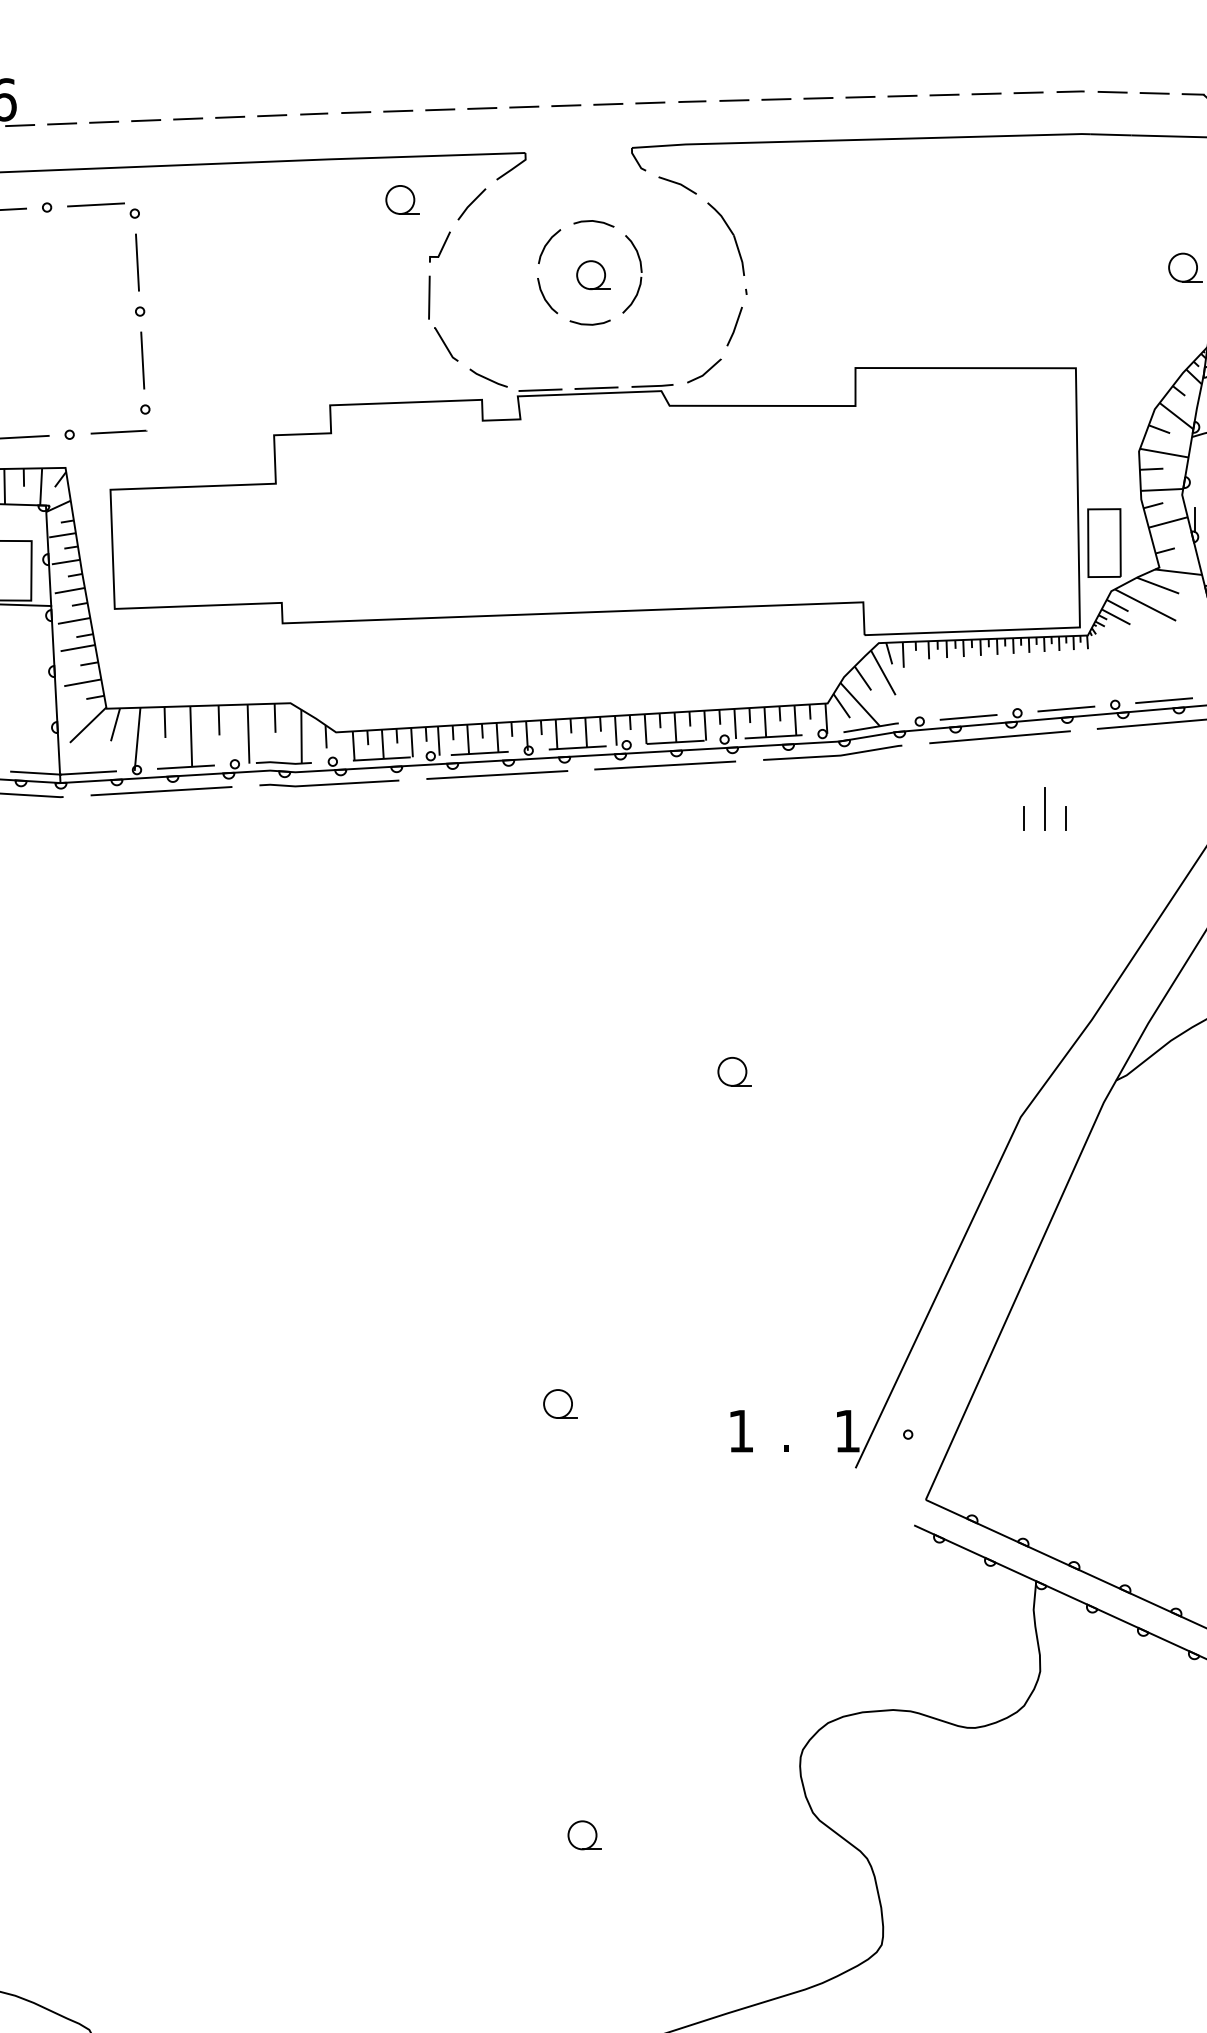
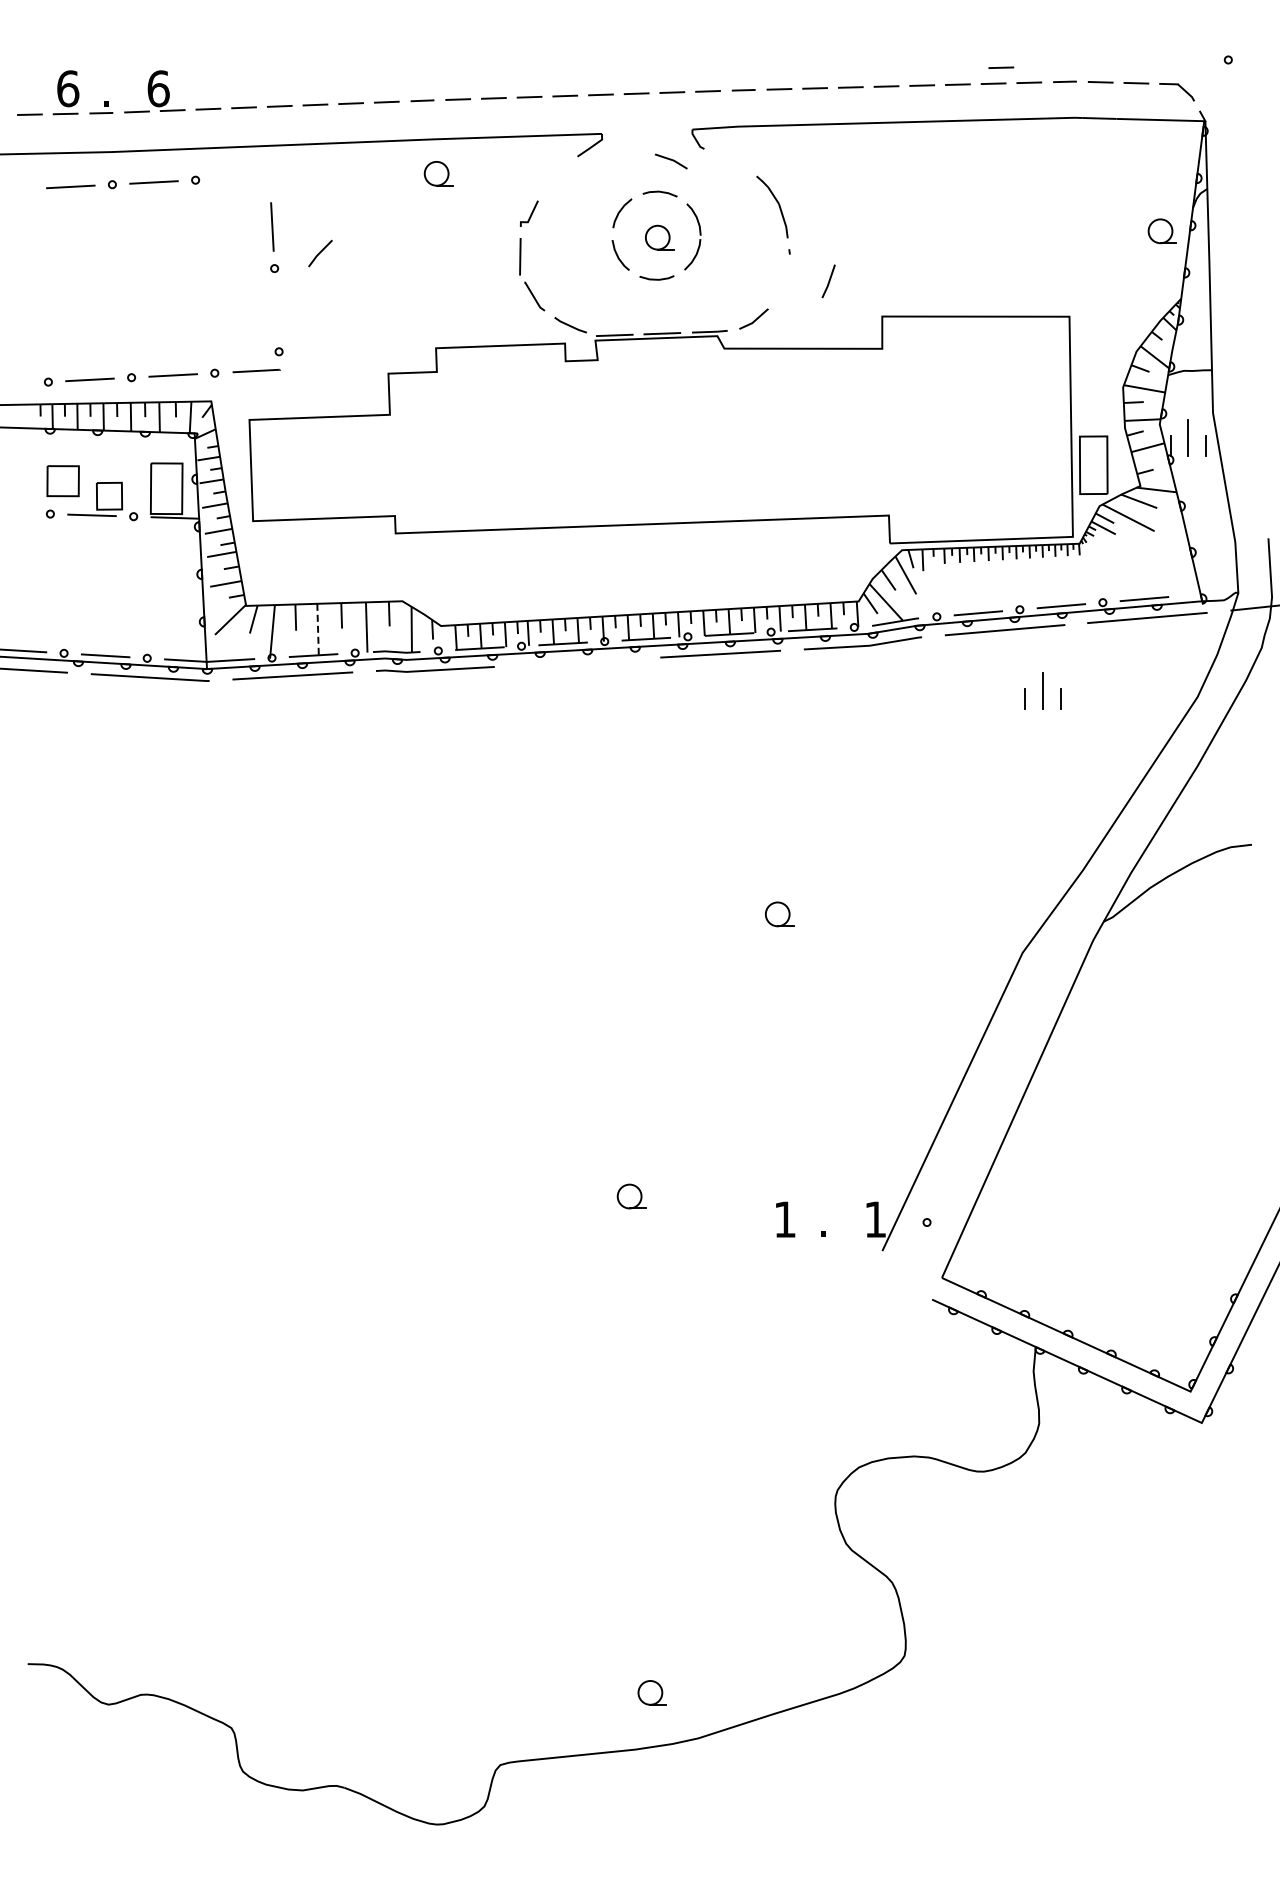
line: (995, 74) -> (1001, 67), added
line: (677, 184) -> (671, 160), moved
part: (402, 199) -> (438, 173), moved
line: (471, 204) -> (320, 253), moved
part: (103, 210) -> (243, 182), removed
line: (734, 326) -> (828, 281), moved
line: (142, 359) -> (276, 309), removed
line: (191, 736) -> (318, 629), solid -> dashed
line: (496, 774) -> (577, 661), removed
part: (583, 1834) -> (651, 1692), moved

